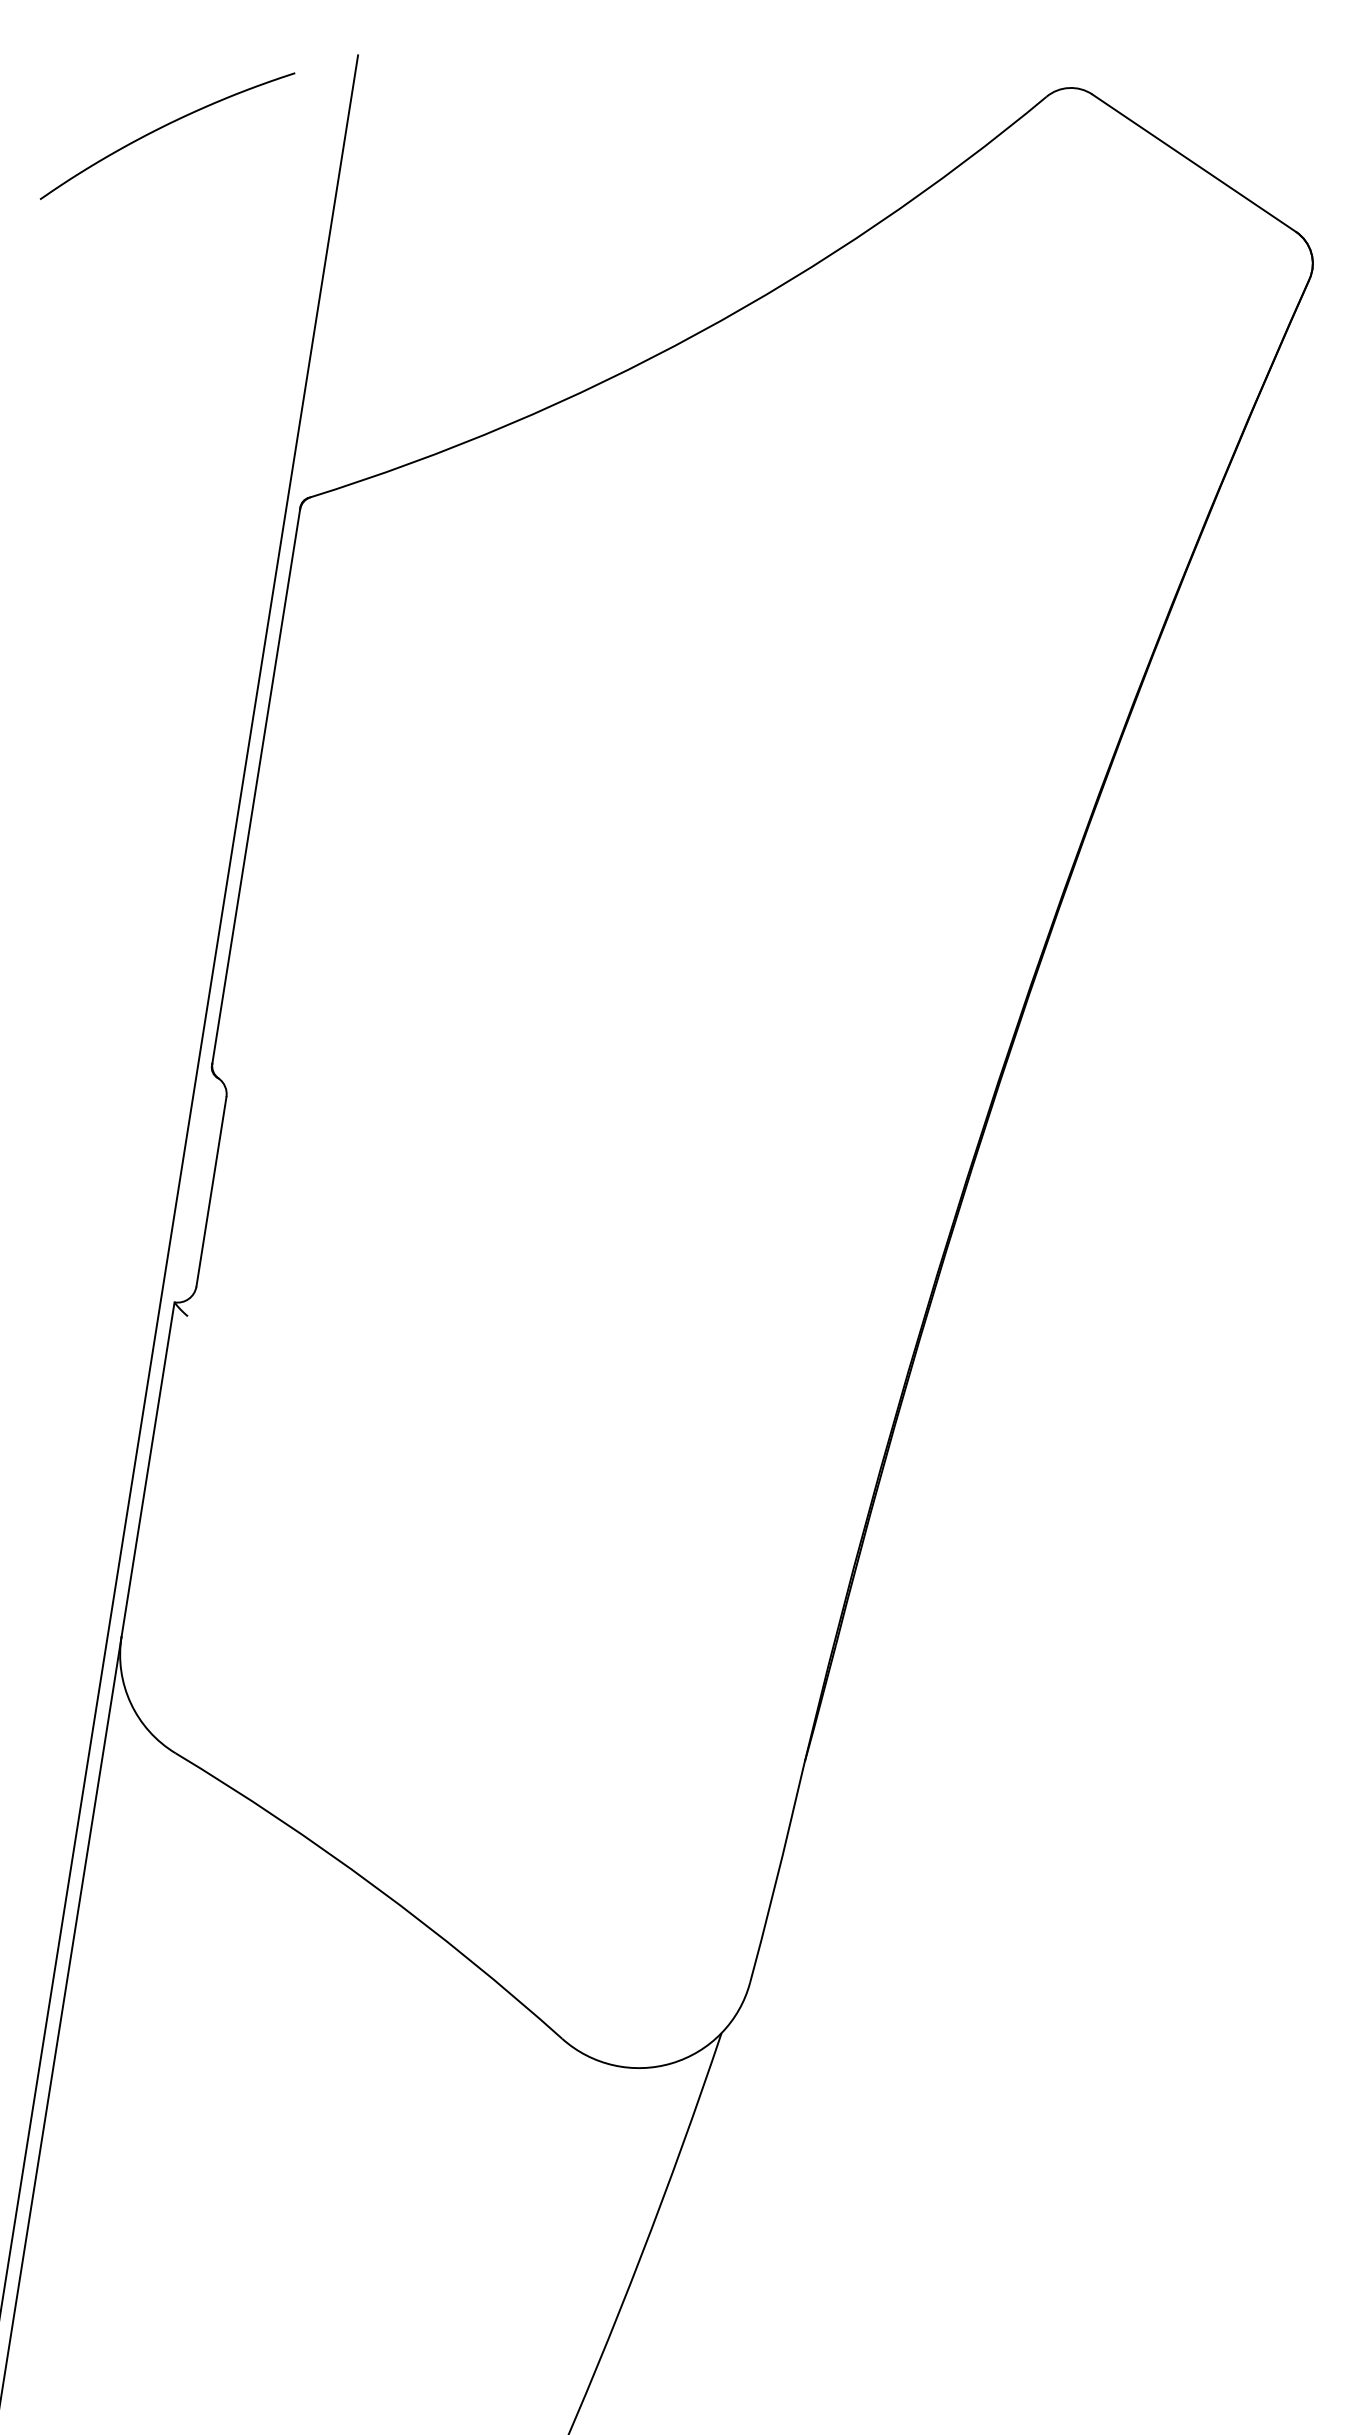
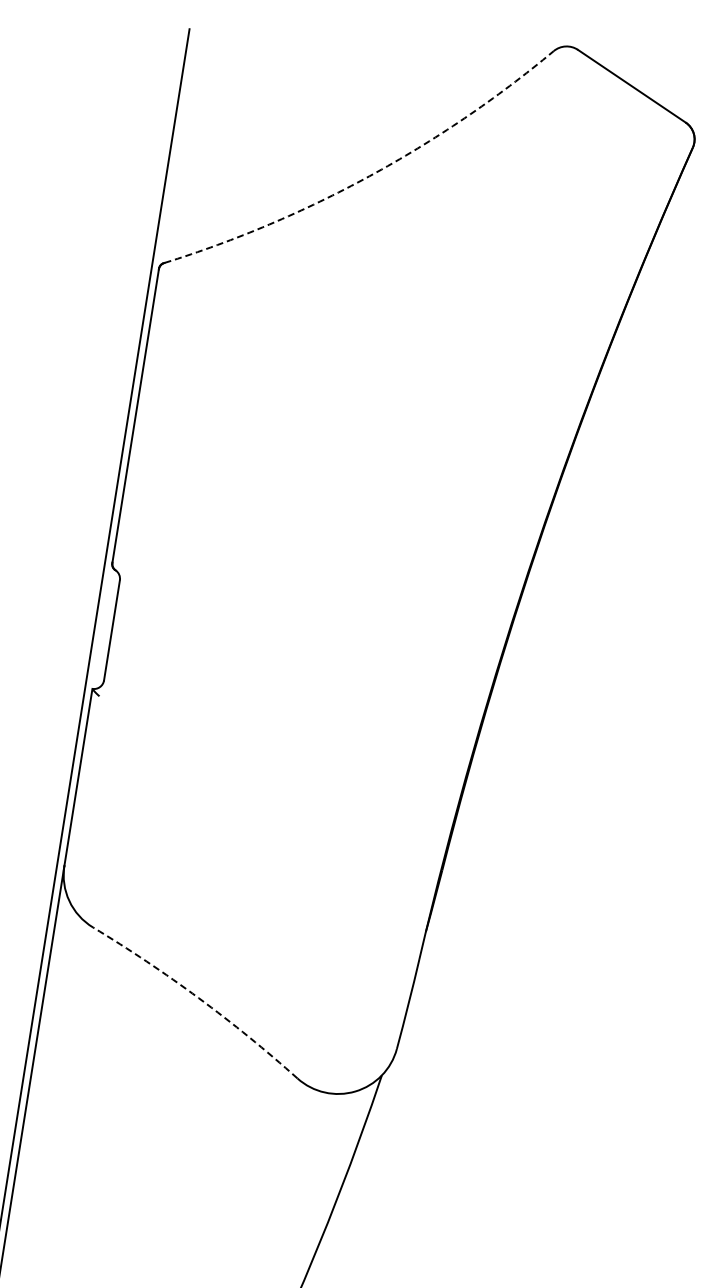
curve: (165, 127) -> (87, 67), removed
arc: (698, 333) -> (369, 176), solid -> dashed
arc: (374, 1887) -> (198, 998), solid -> dashed

